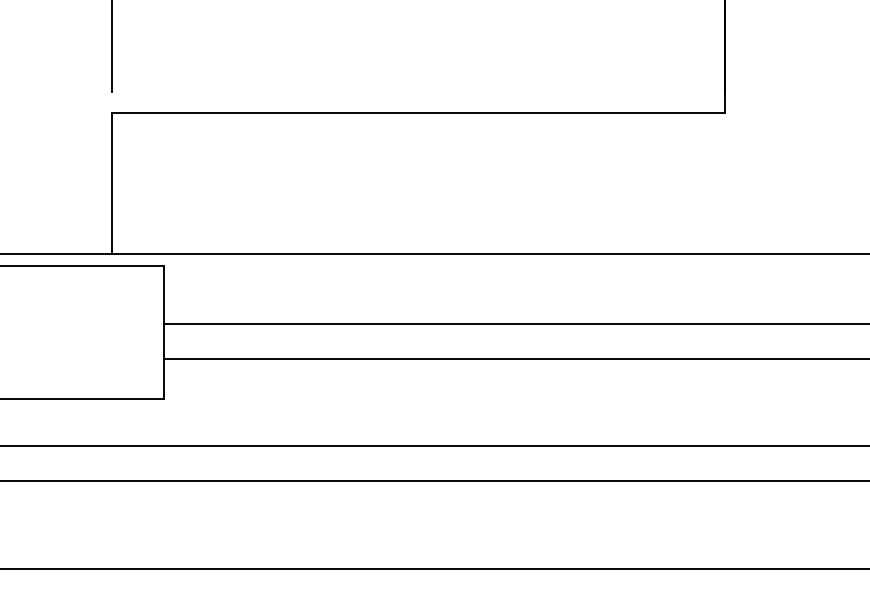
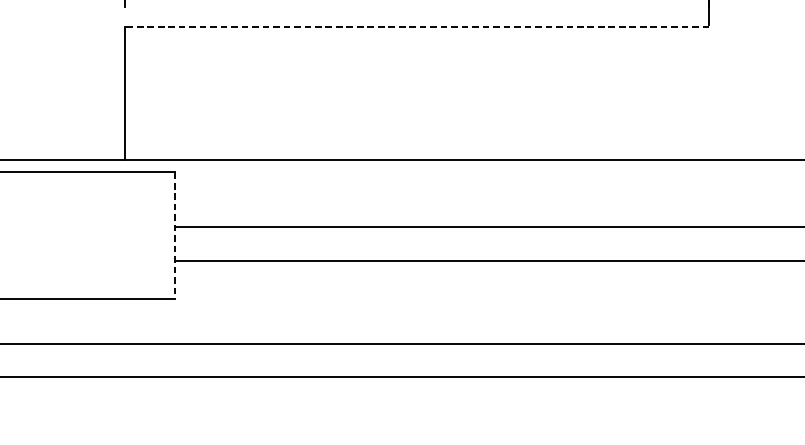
line: (418, 113) -> (417, 27), solid -> dashed
line: (164, 332) -> (175, 235), solid -> dashed

